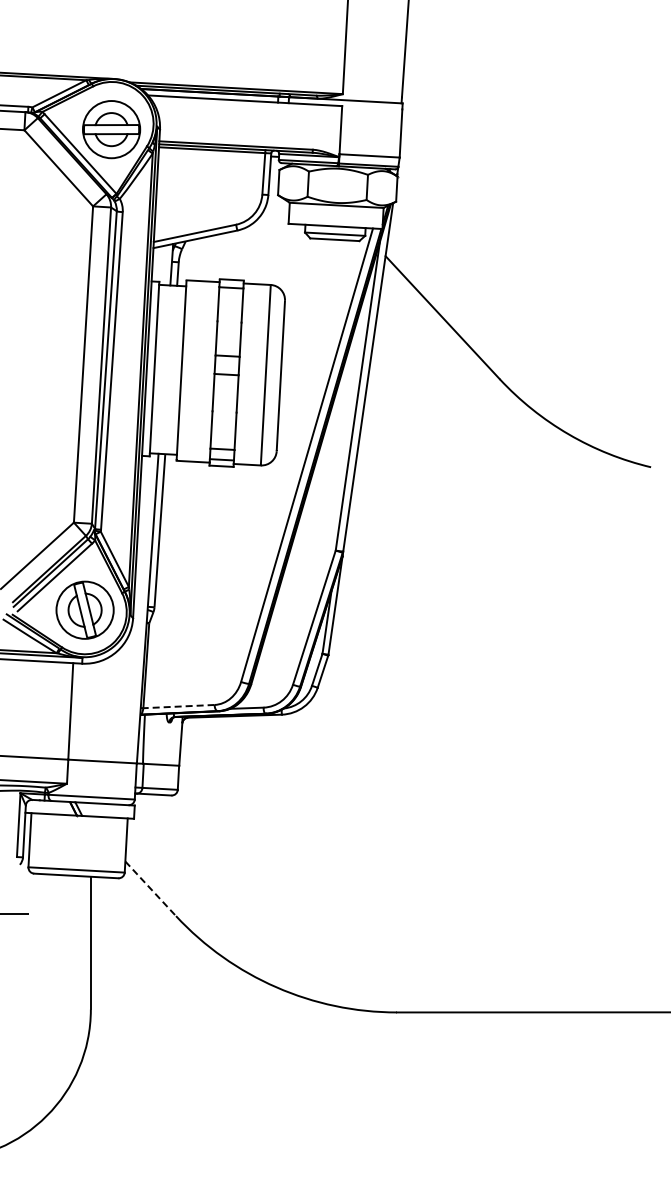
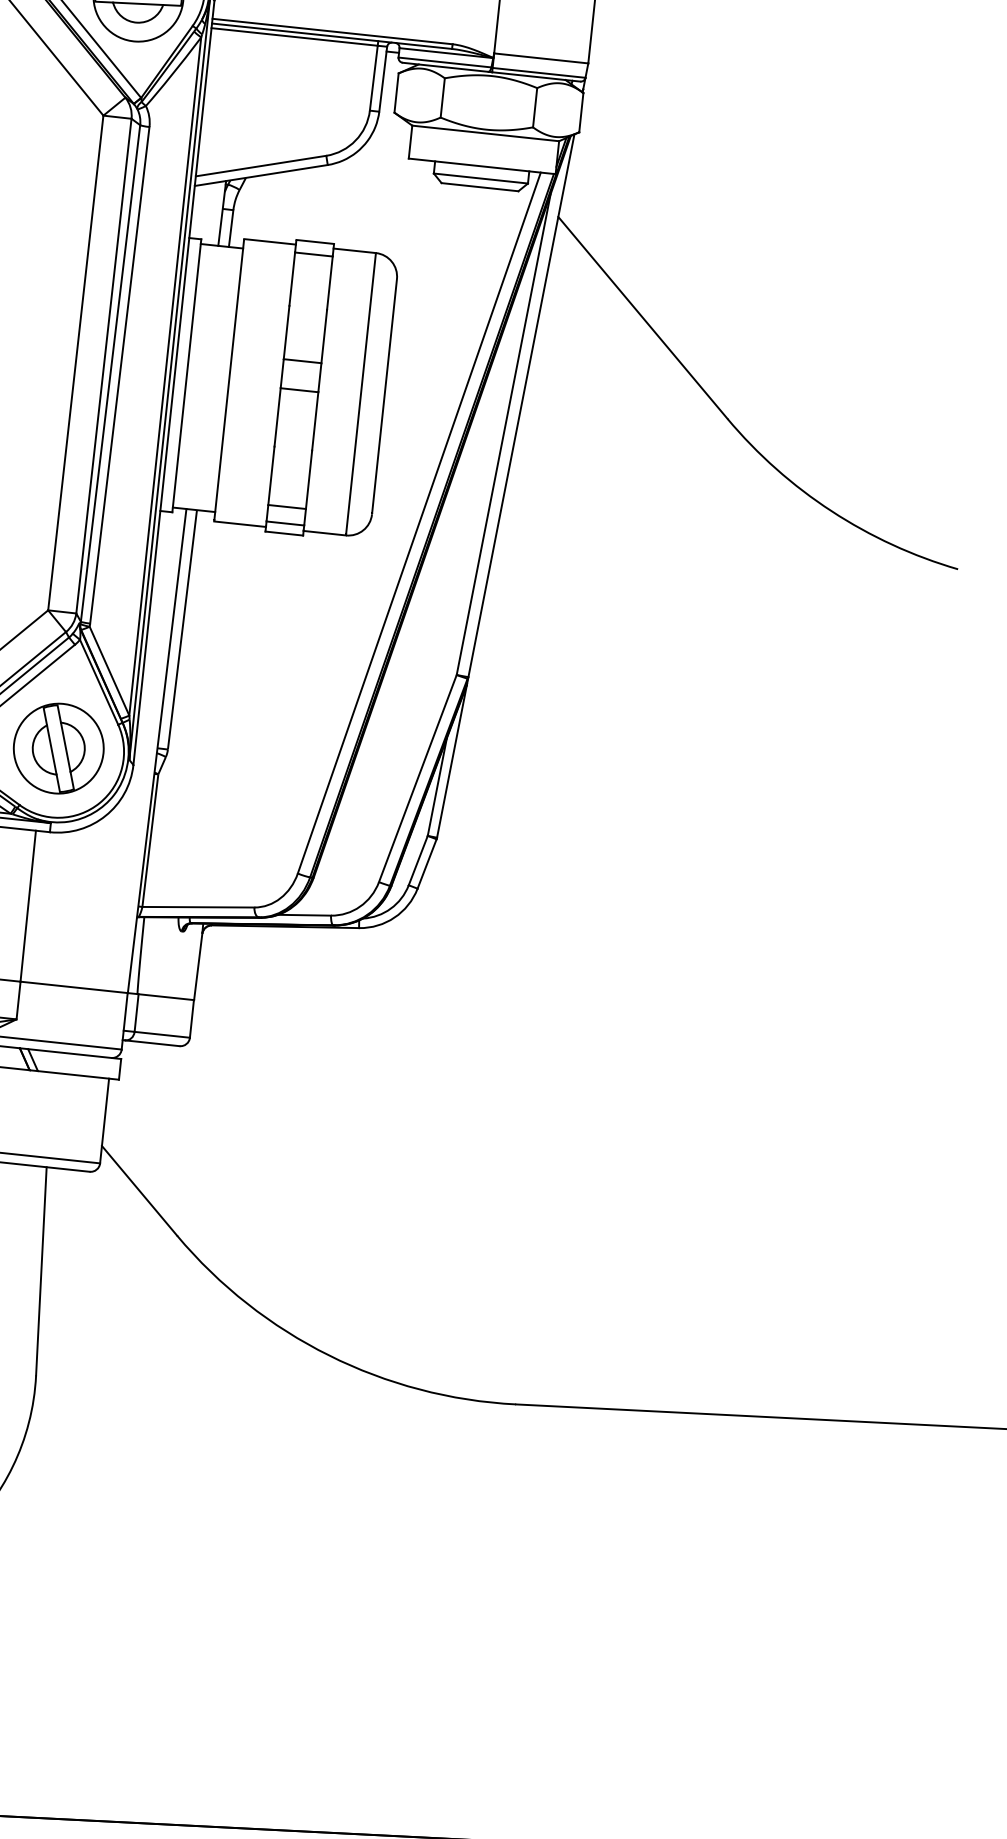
line: (178, 706) -> (197, 907), dashed -> solid
line: (151, 889) -> (140, 1192), dashed -> solid

